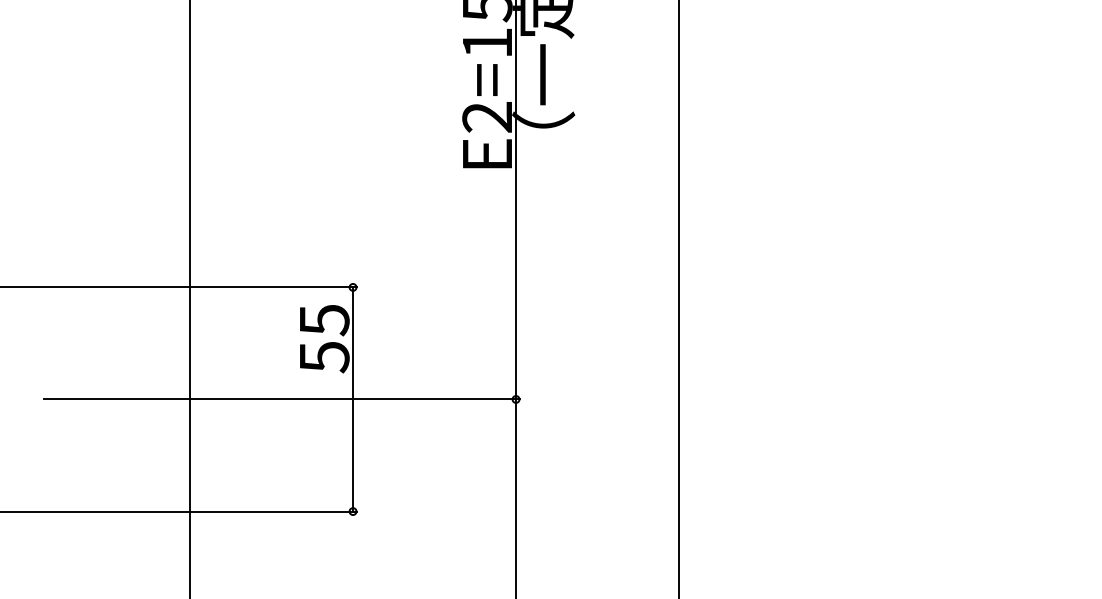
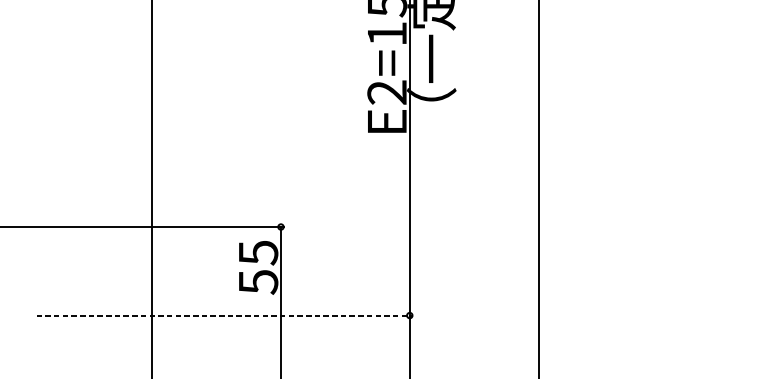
line: (282, 399) -> (225, 315), solid -> dashed

